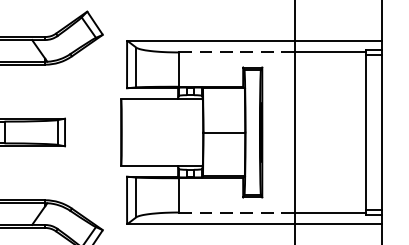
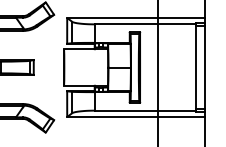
line: (237, 52) -> (126, 24), dashed -> solid
line: (237, 212) -> (126, 110), dashed -> solid

